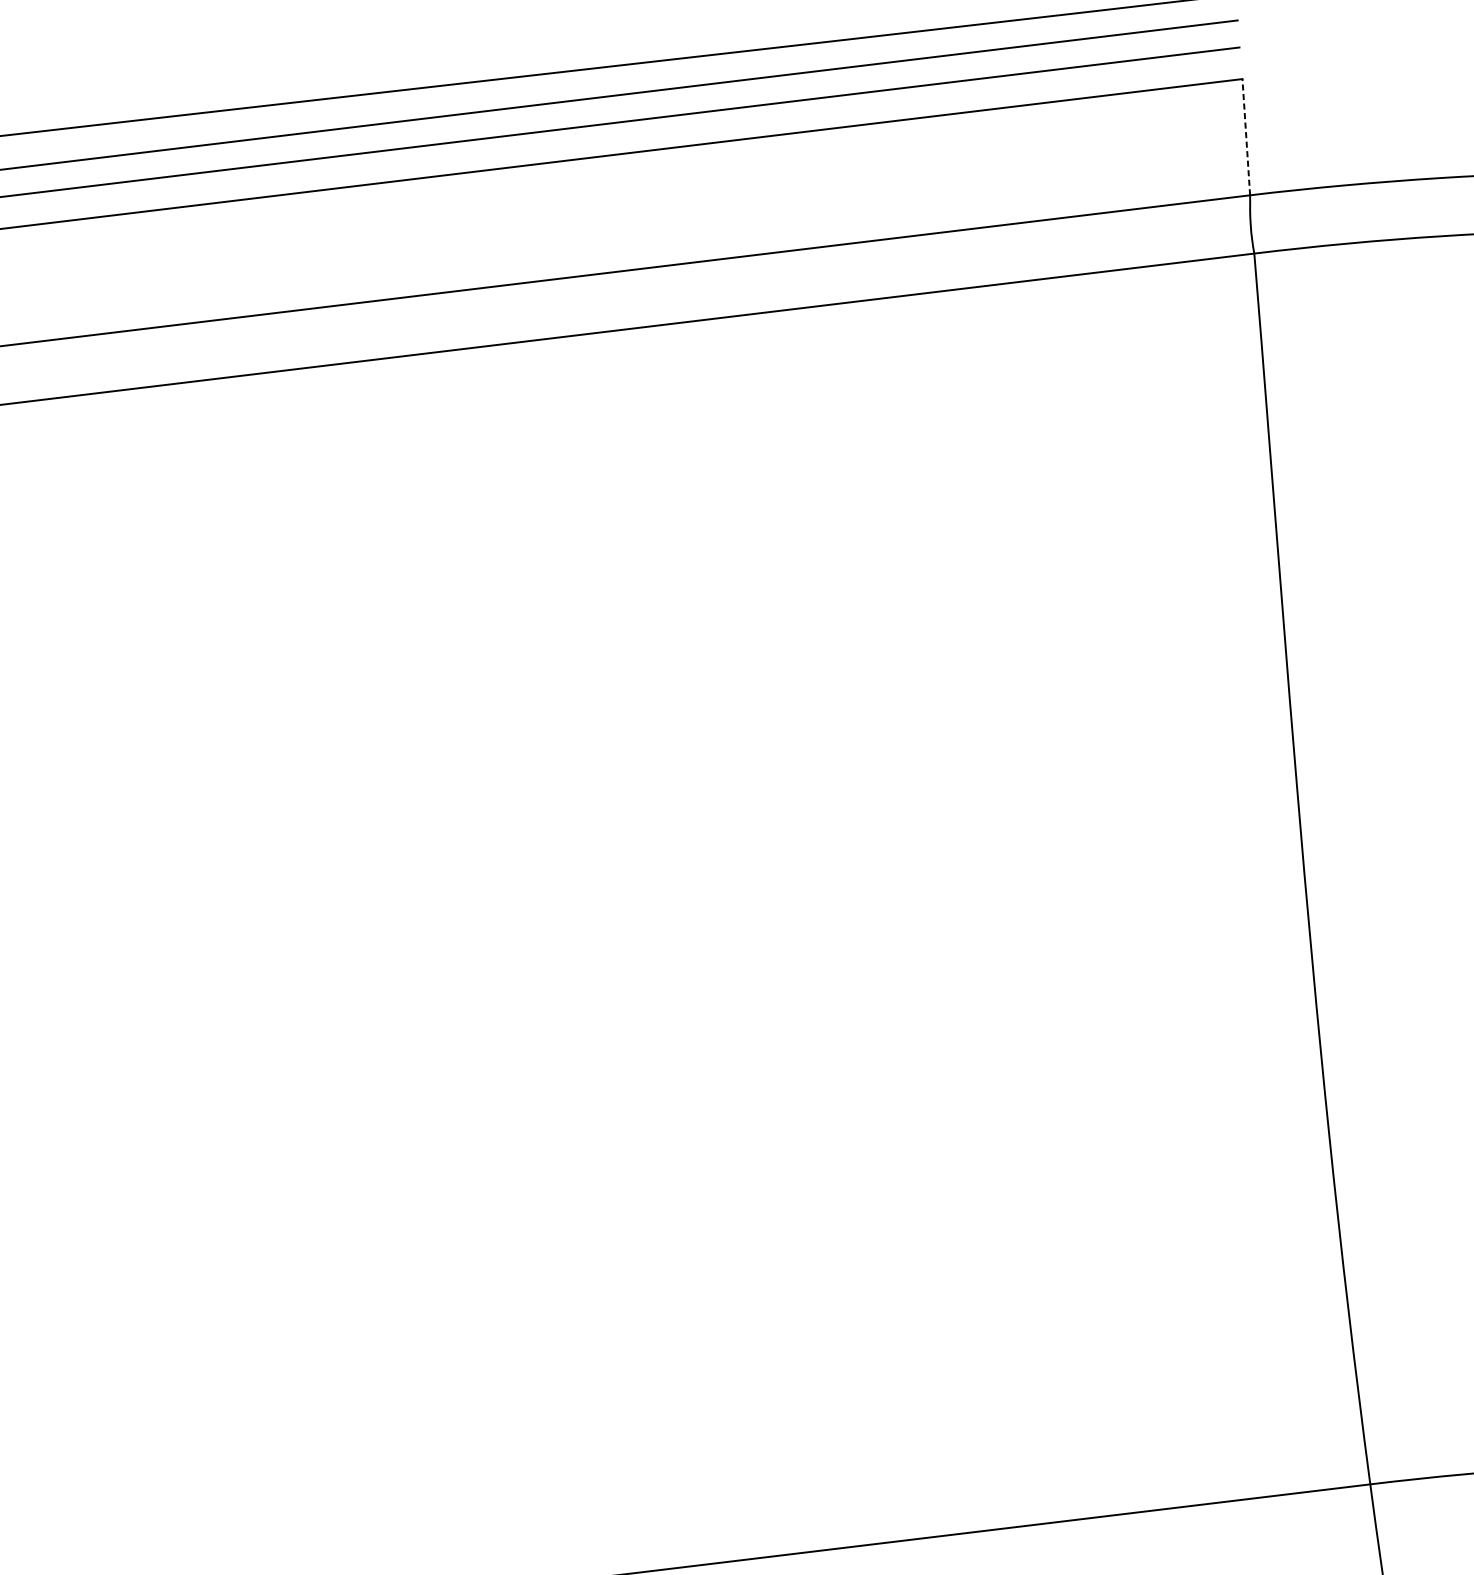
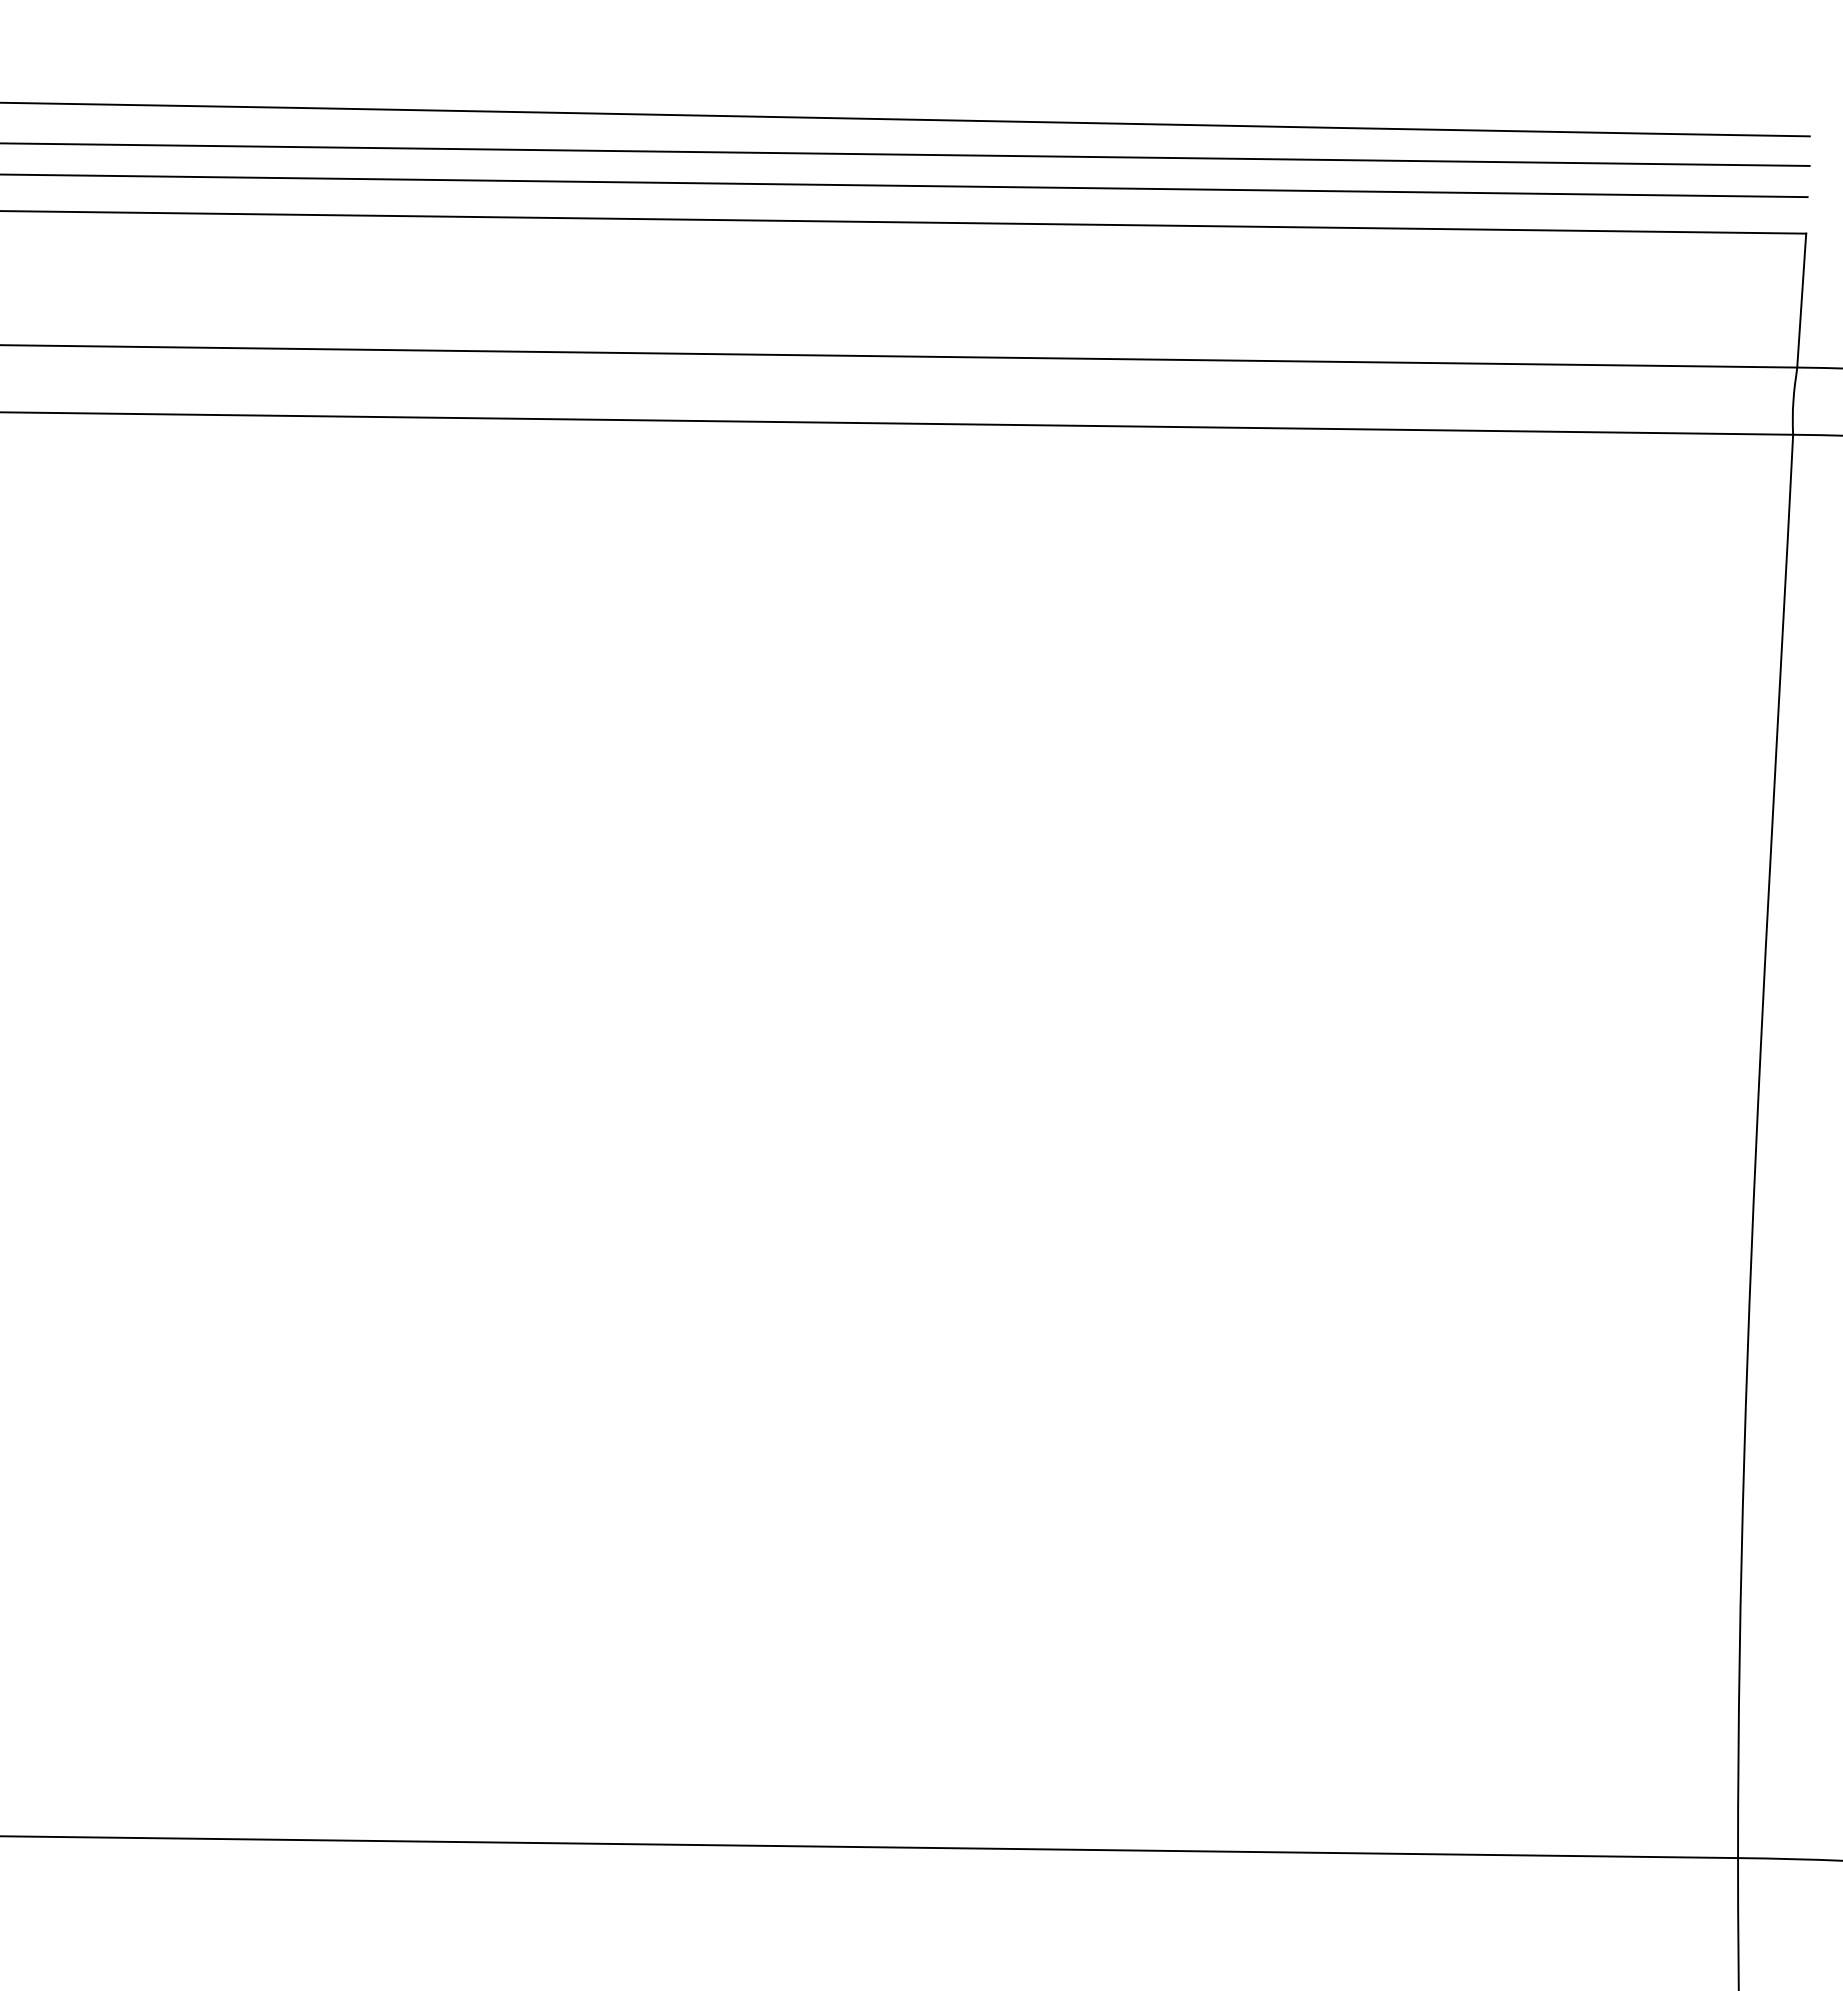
line: (1246, 137) -> (1801, 300), dashed -> solid

